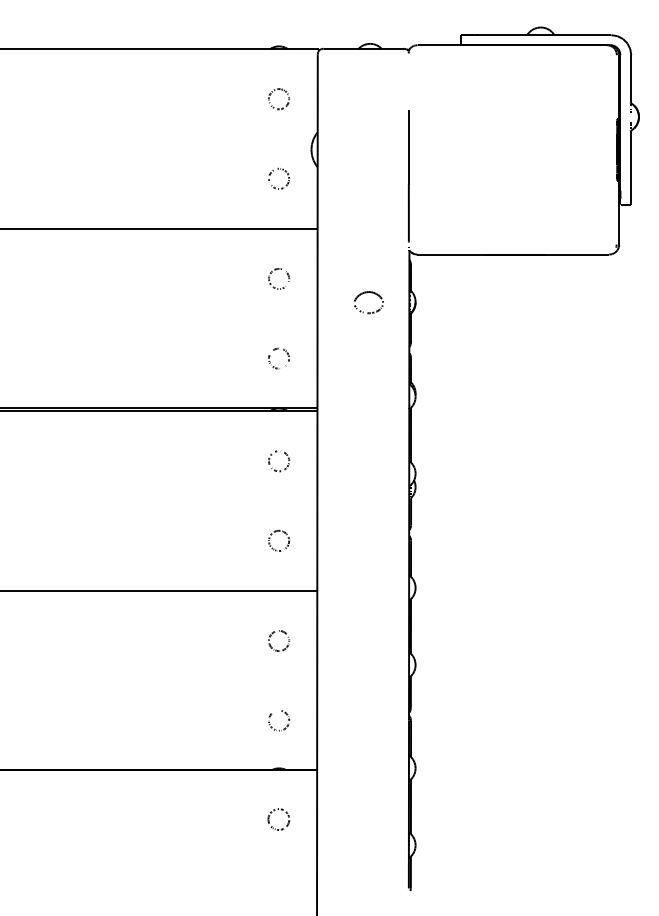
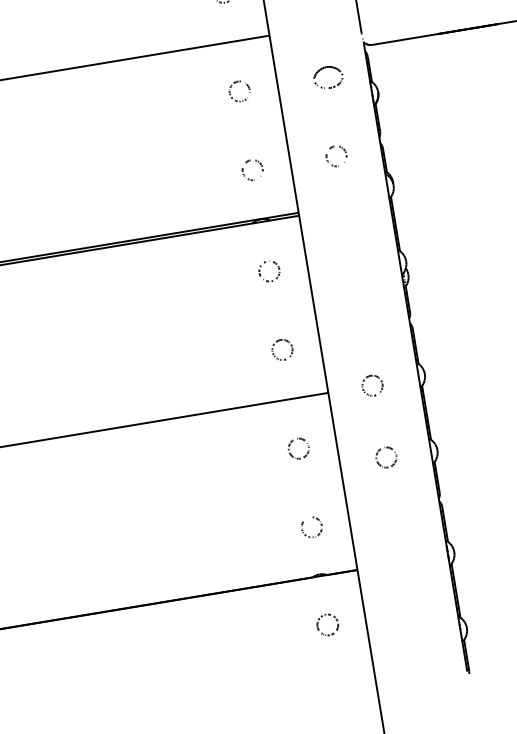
part: (366, 293) -> (324, 68), moved
part: (355, 356) -> (327, 155), added
part: (368, 584) -> (377, 378), added
part: (366, 655) -> (387, 448), added

